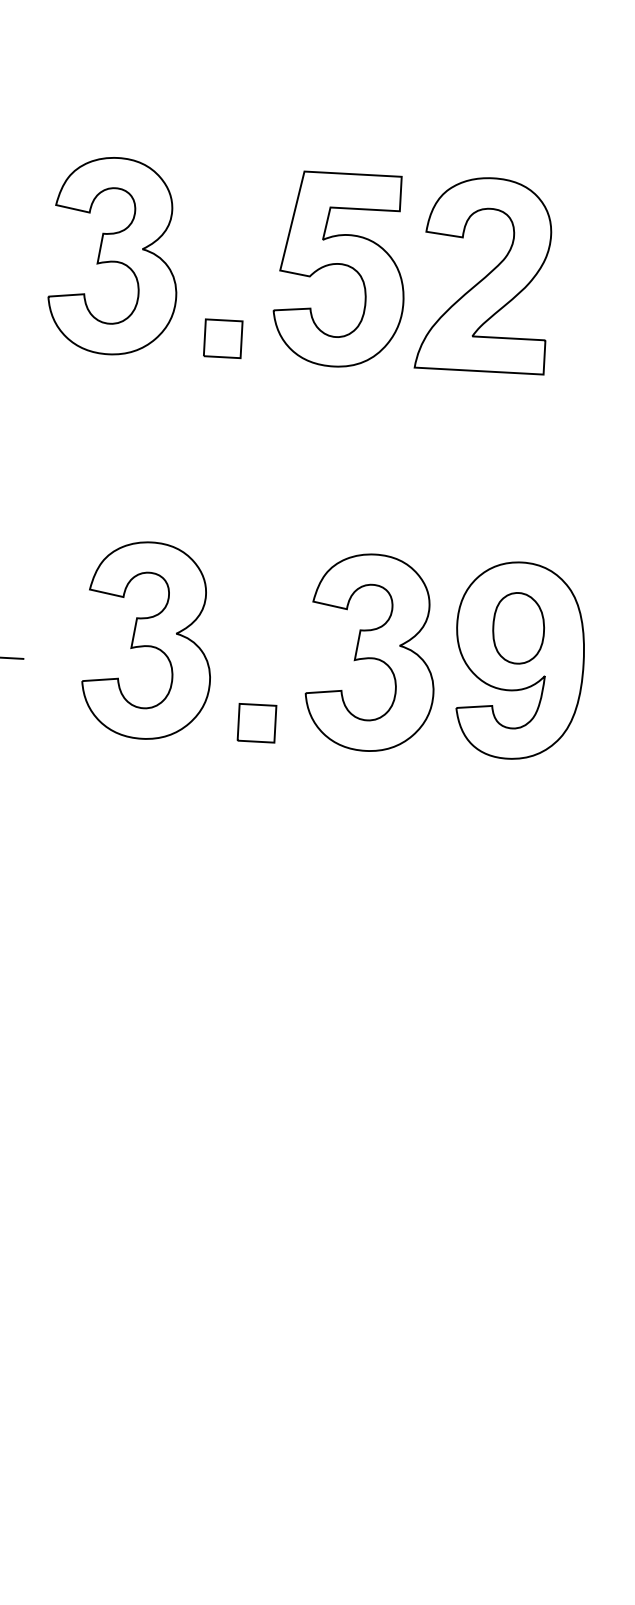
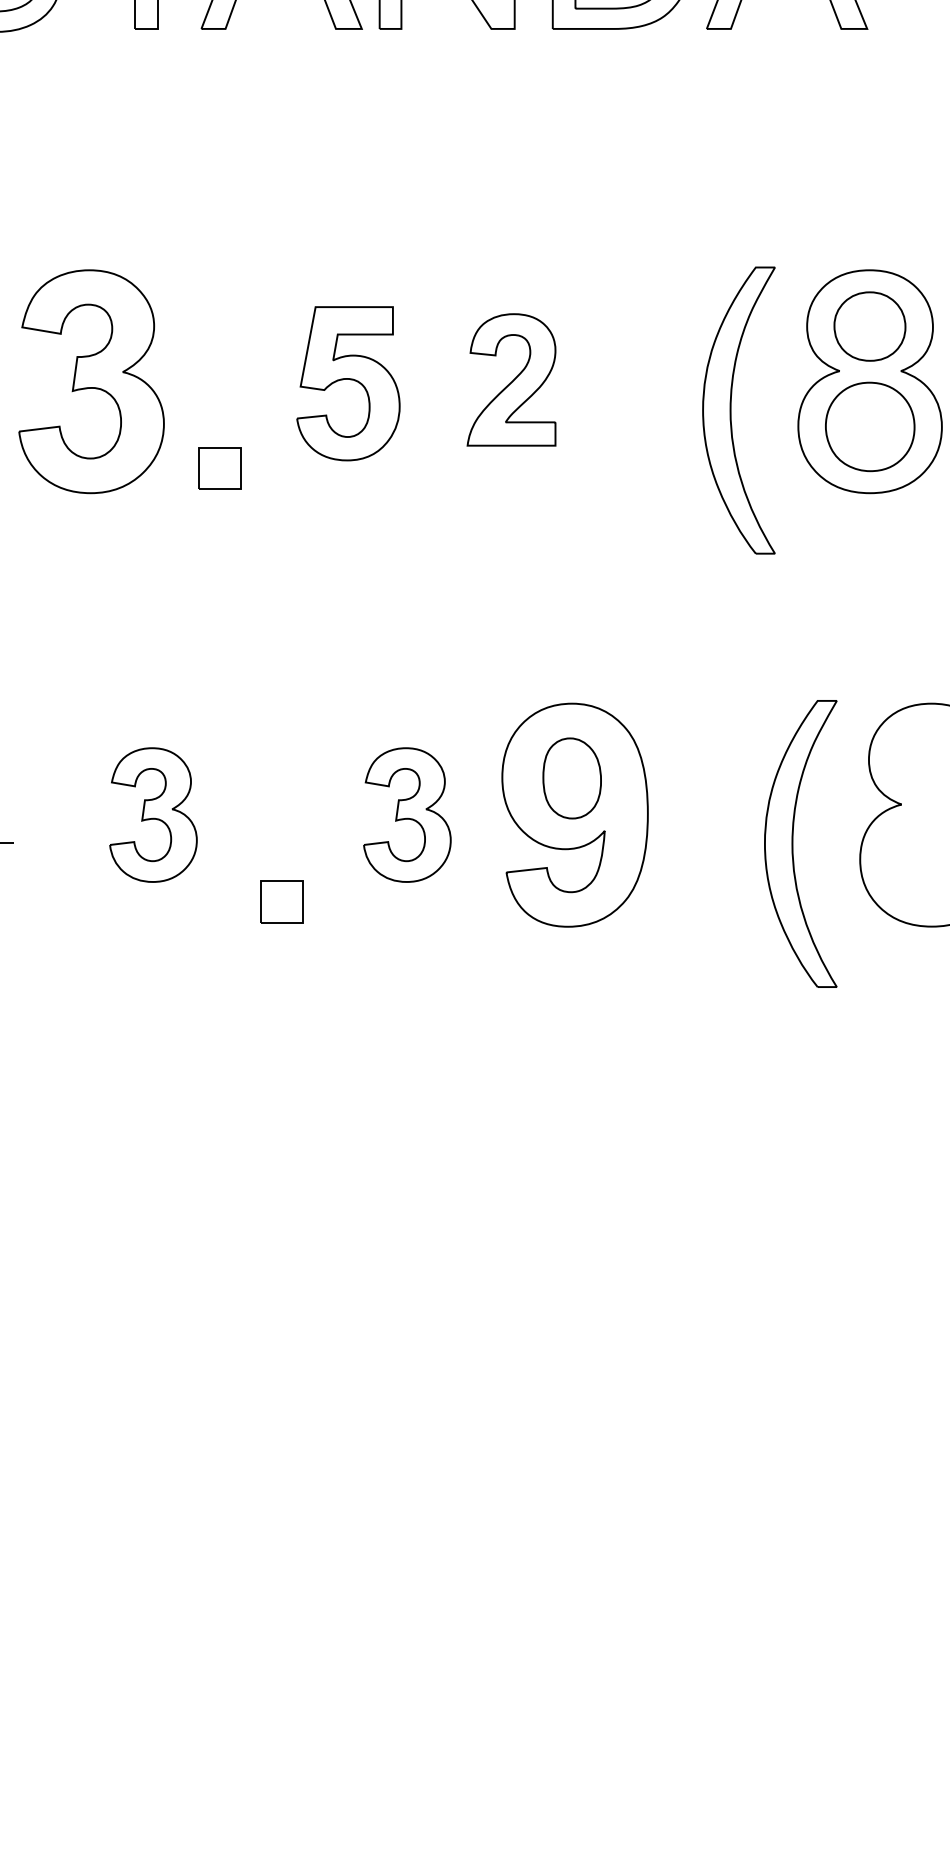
part: (340, 270) -> (348, 383), size x0.7
part: (484, 274) -> (511, 379), size x0.6
part: (148, 640) -> (153, 814), size x0.6
part: (371, 652) -> (407, 814), size x0.6

